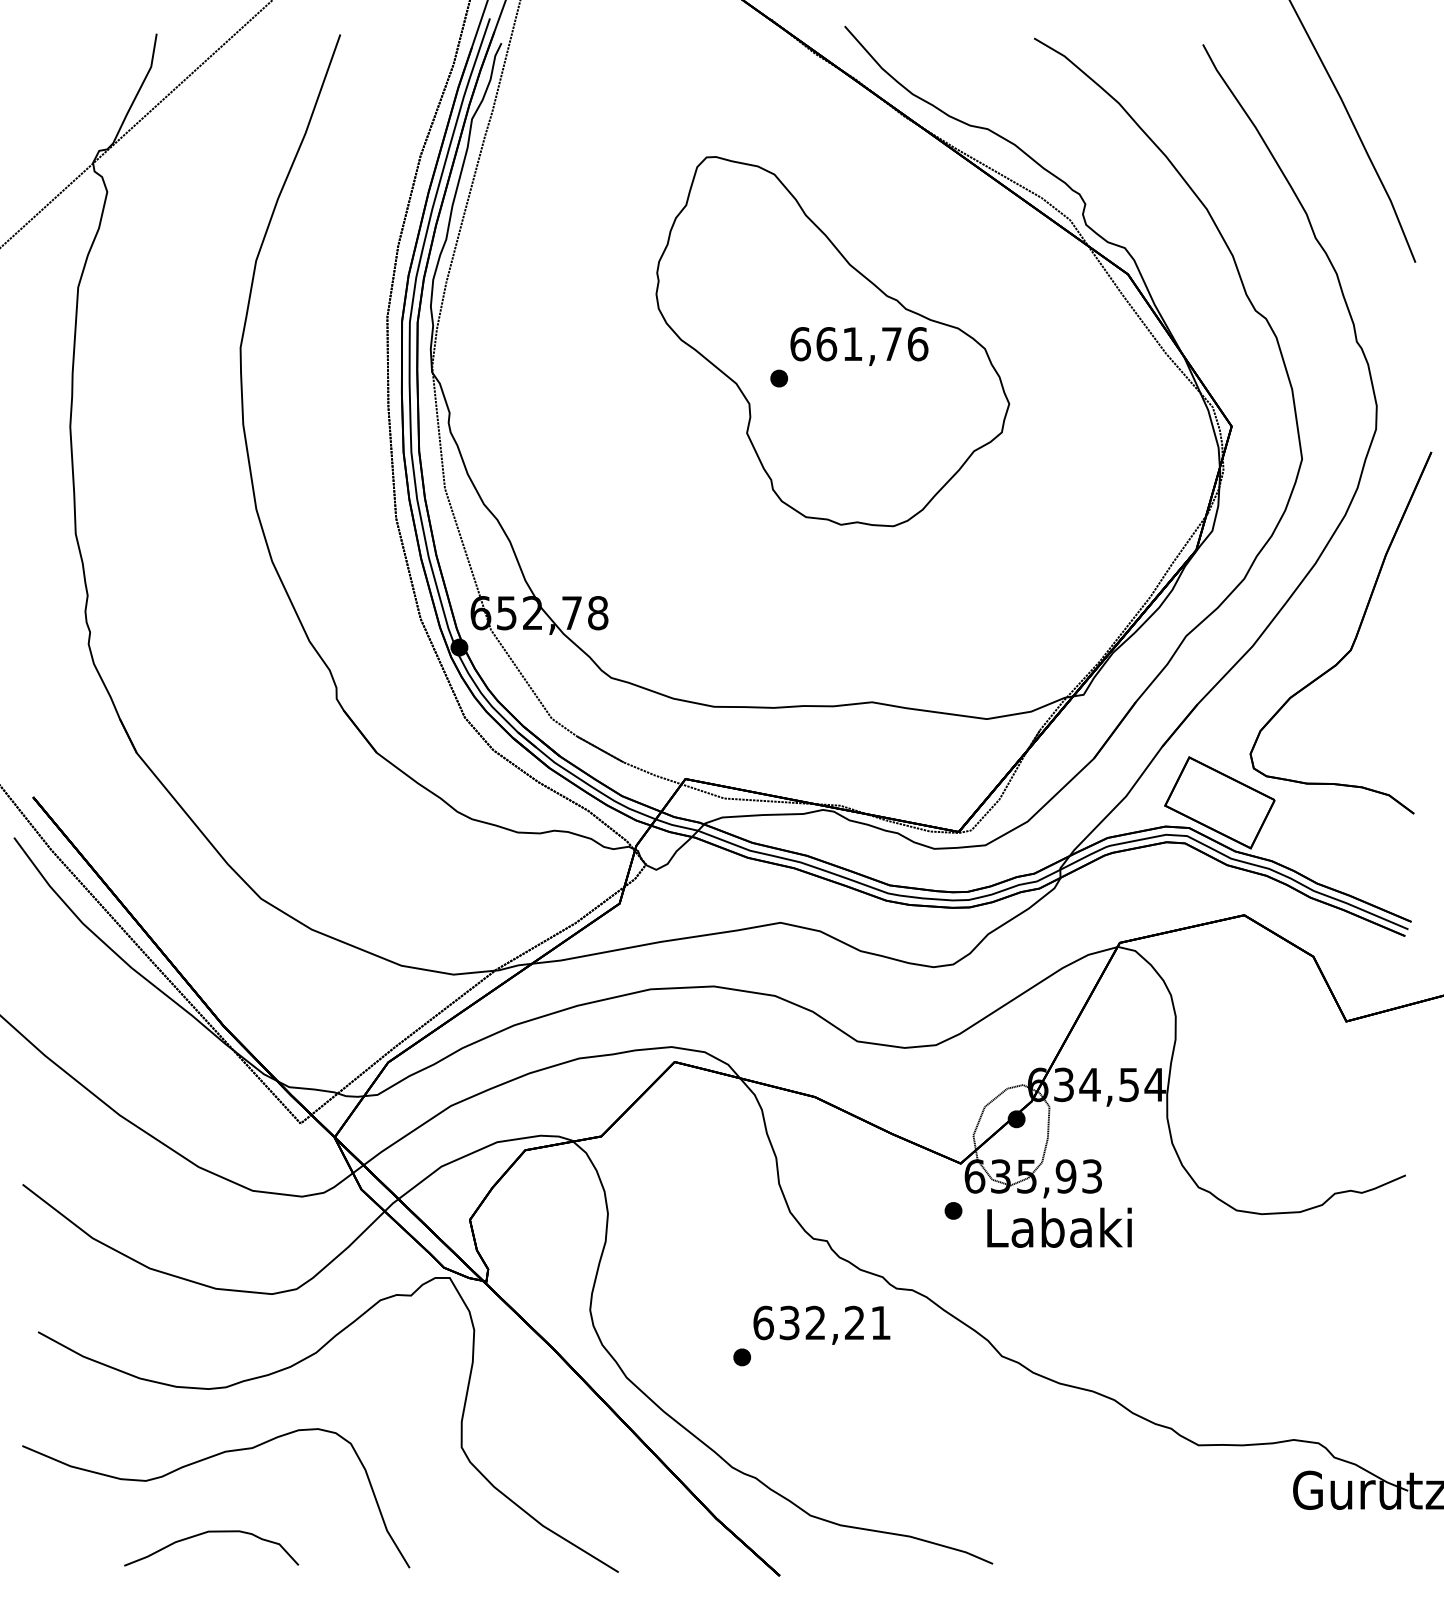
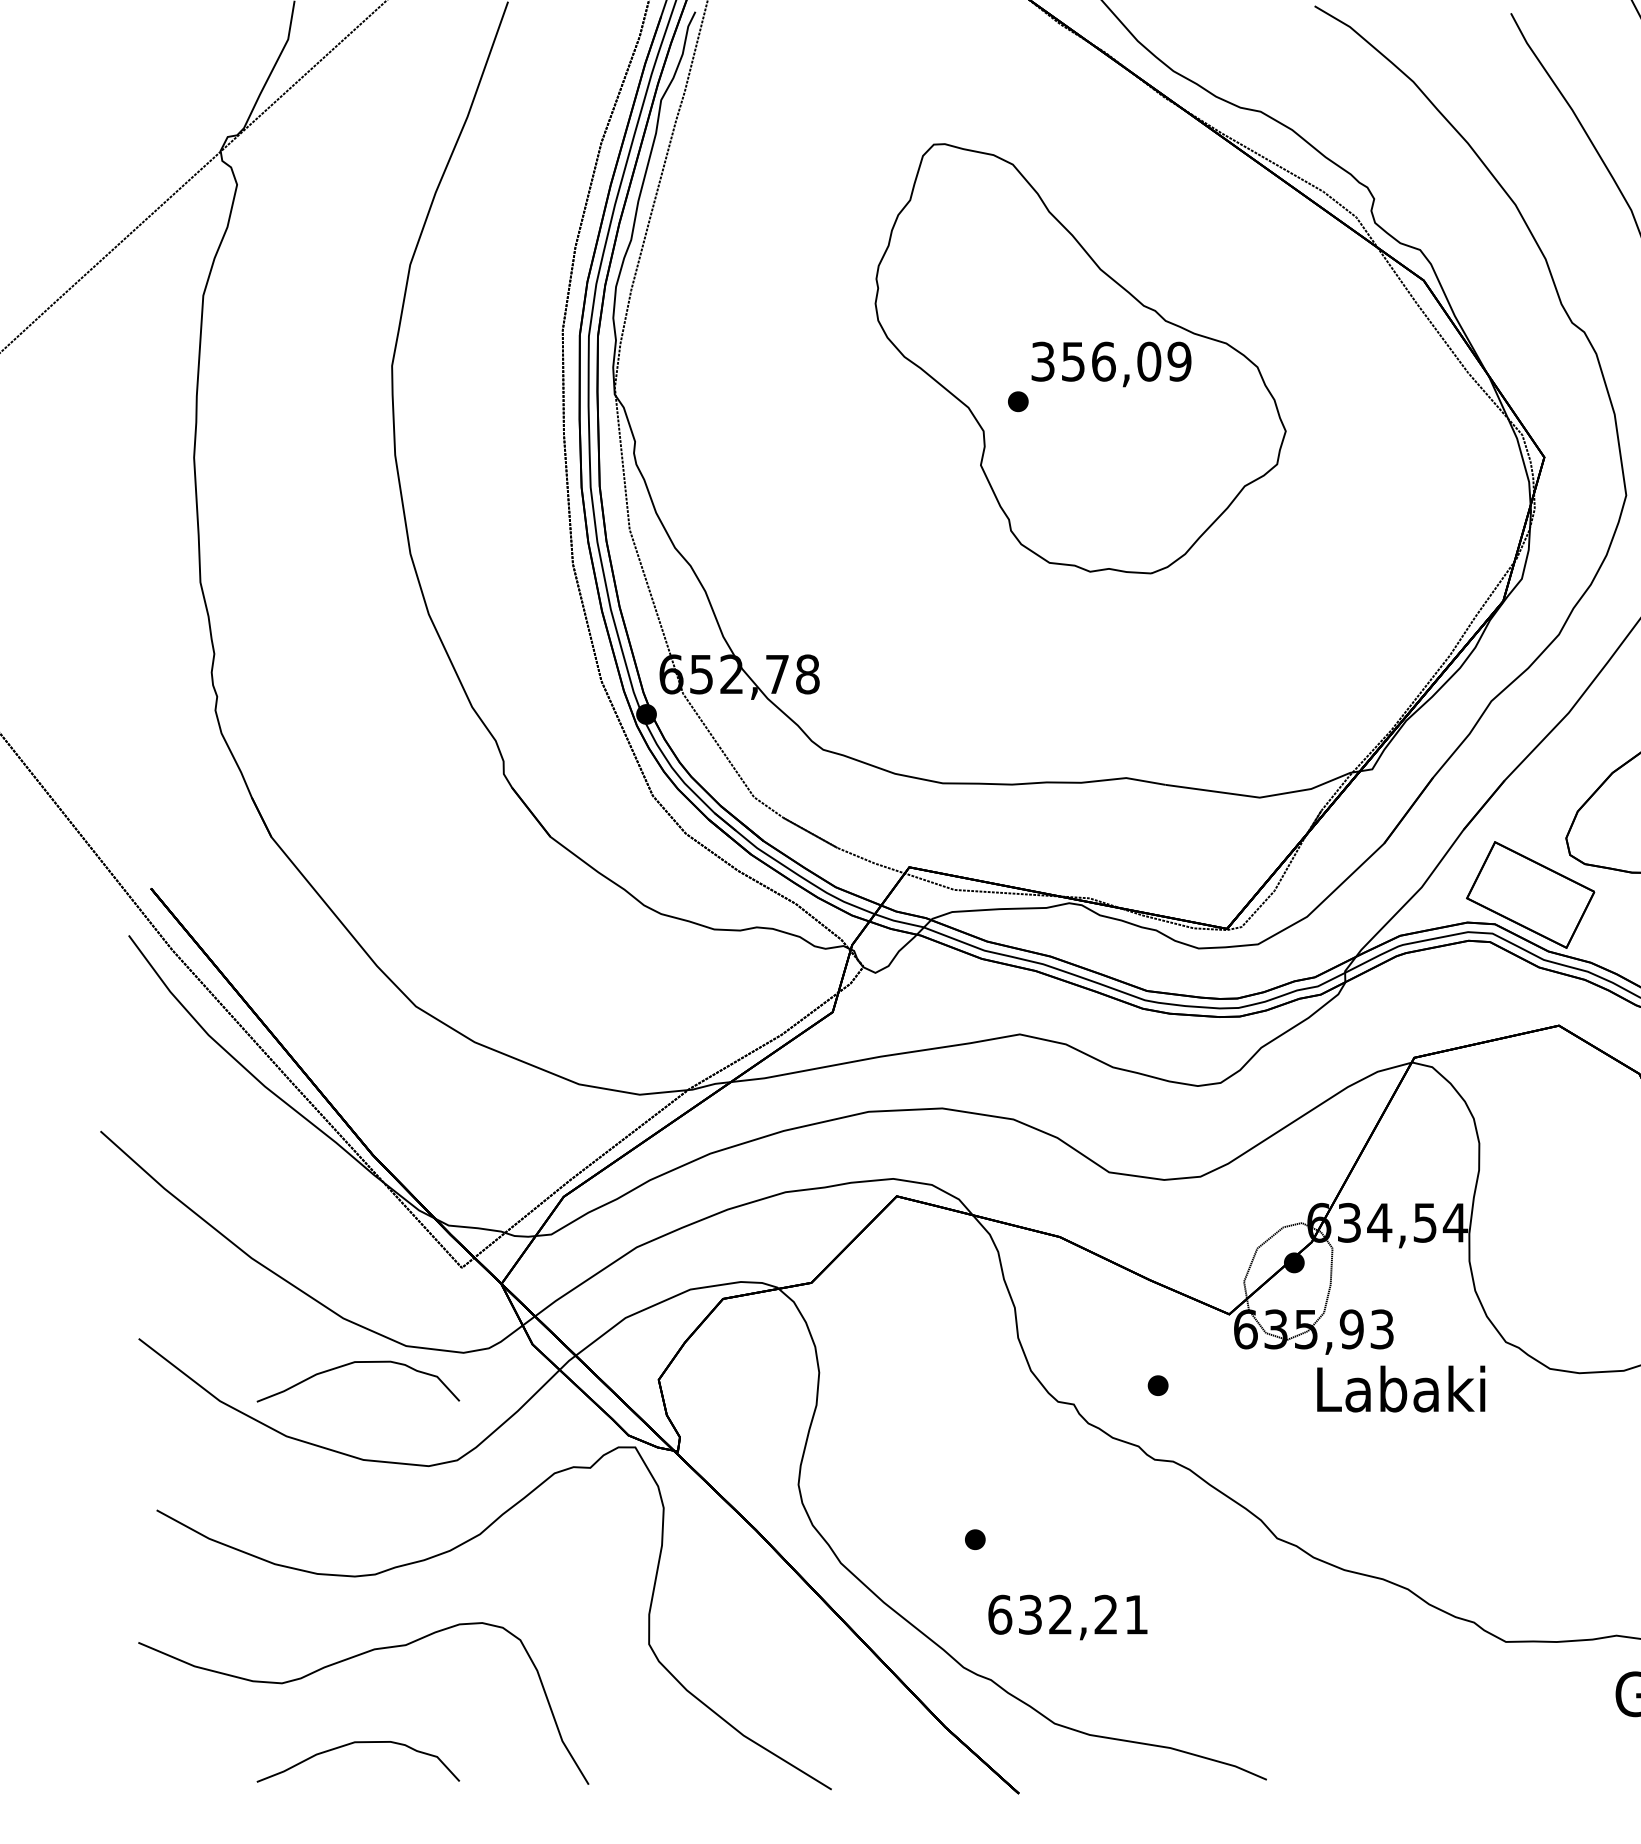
text: (859, 344) -> (1111, 362), 661,76 -> 356,09
curve: (206, 1206) -> (352, 1364), added
part: (953, 1210) -> (1158, 1385), moved
text: (1059, 1227) -> (1401, 1388), moved
text: (821, 1324) -> (1067, 1616), moved

